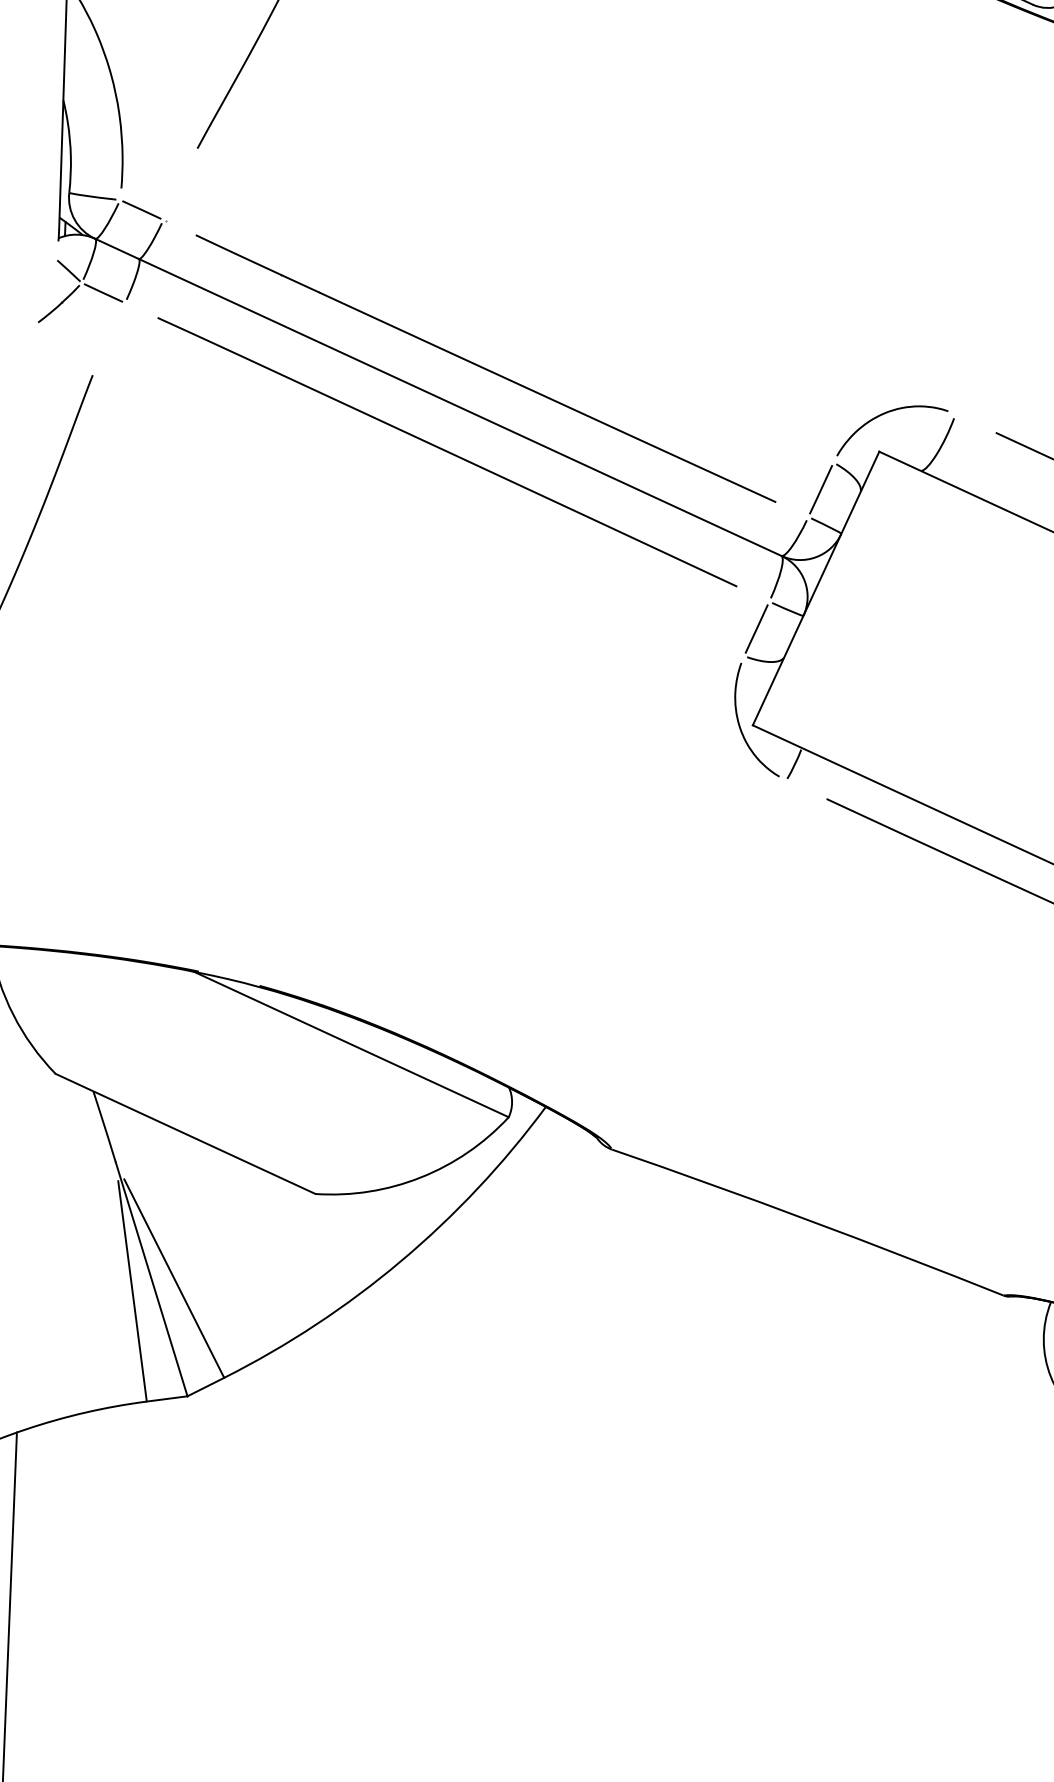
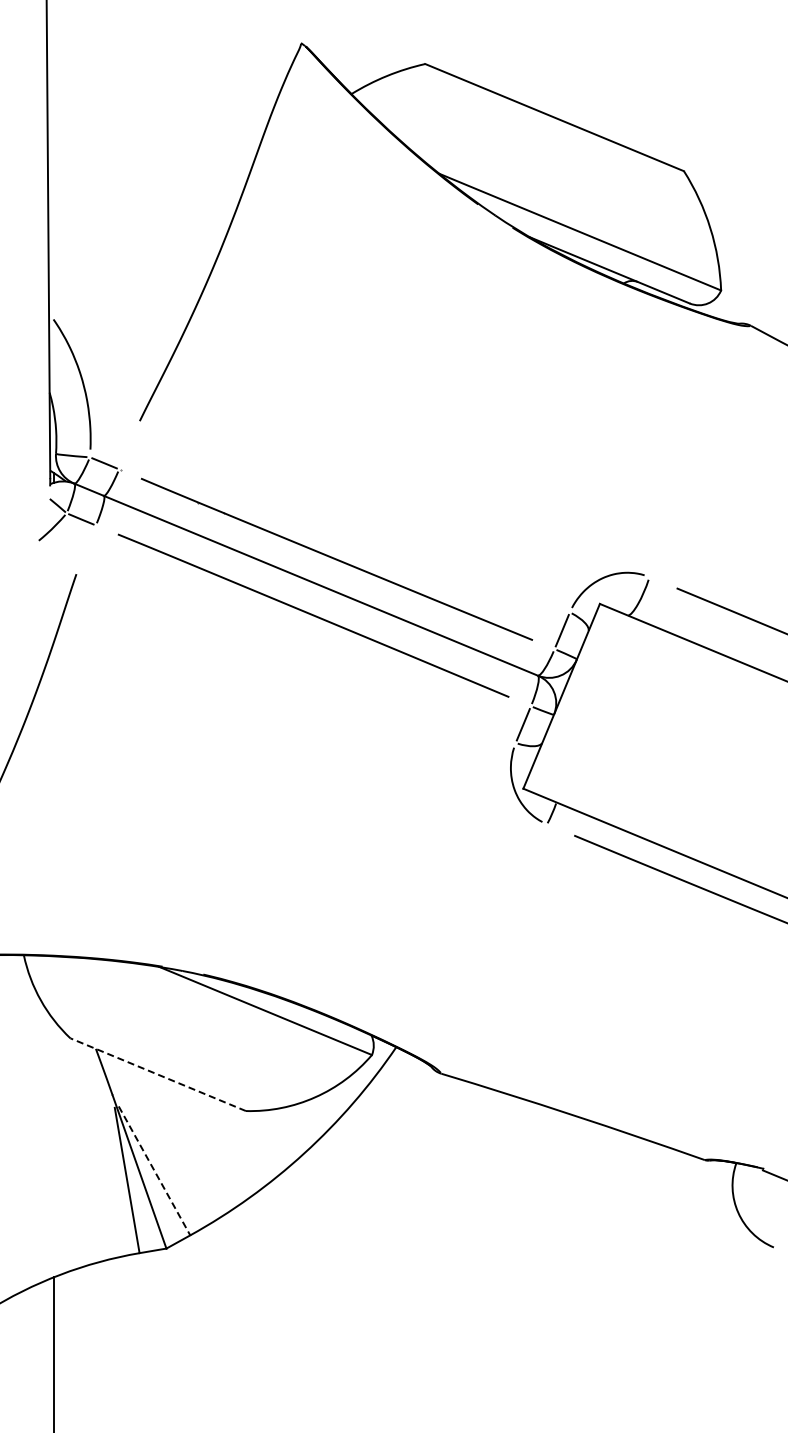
line: (186, 1133) -> (158, 1074), solid -> dashed
line: (174, 1279) -> (154, 1171), solid -> dashed

